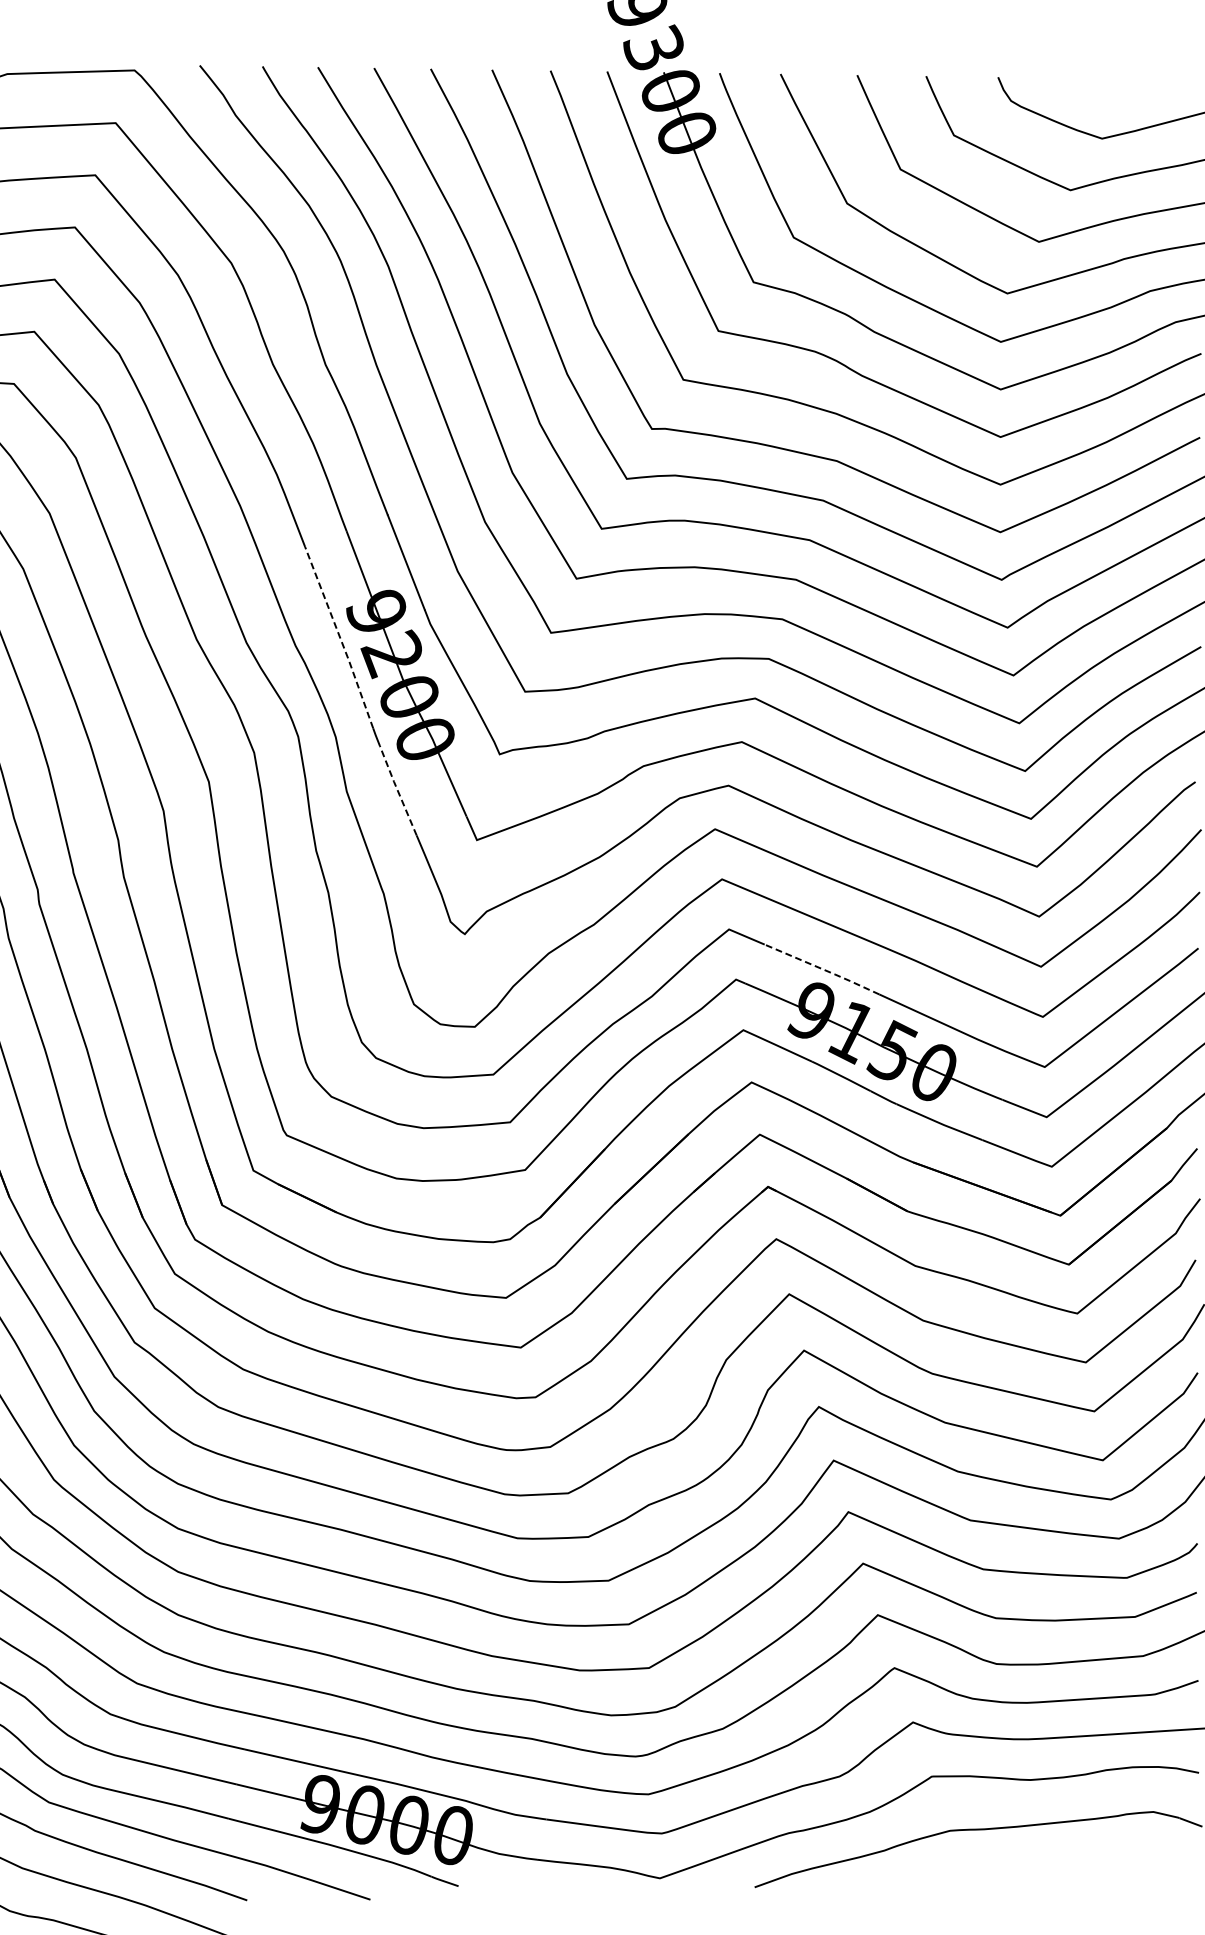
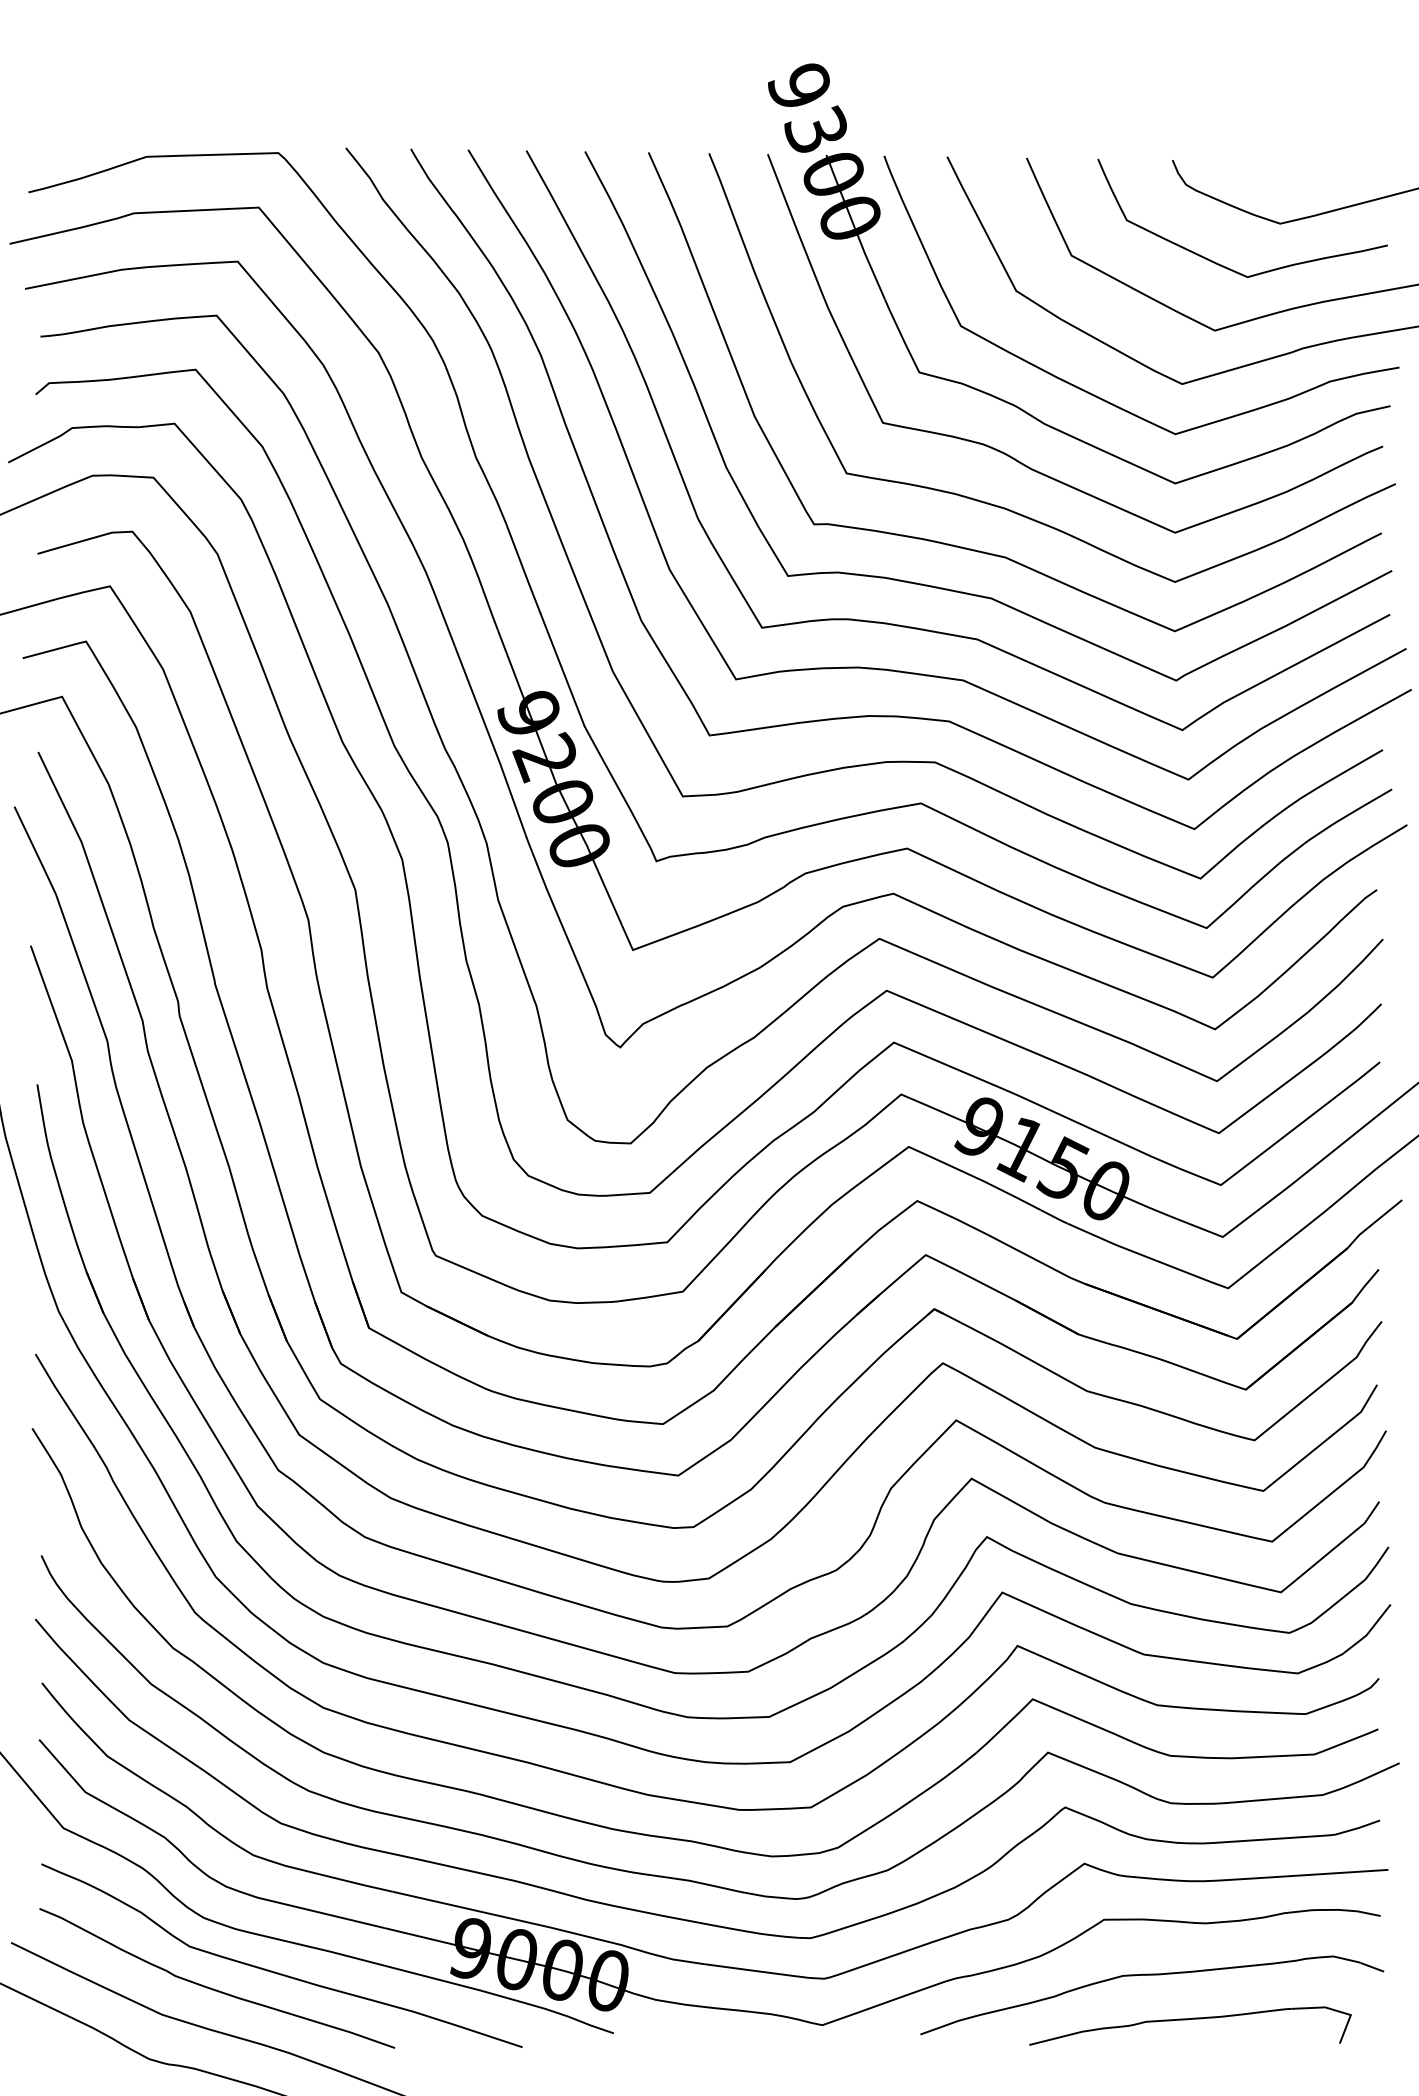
line: (340, 637) -> (491, 740), dashed -> solid
line: (397, 790) -> (550, 898), dashed -> solid
line: (823, 969) -> (991, 1084), dashed -> solid
part: (1015, 1878) -> (1190, 2025), added

